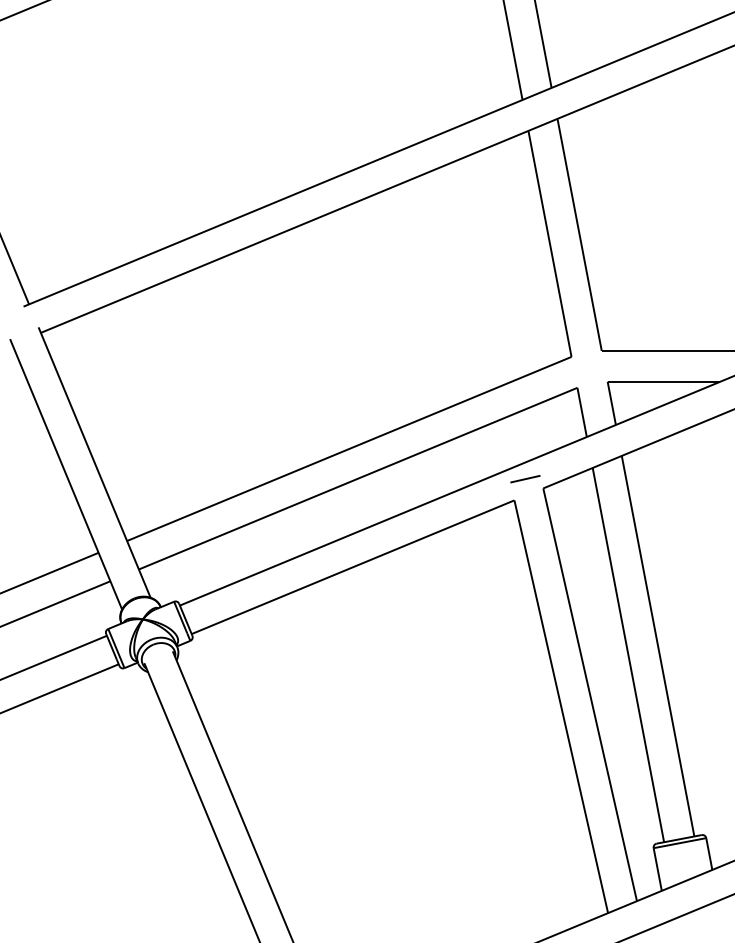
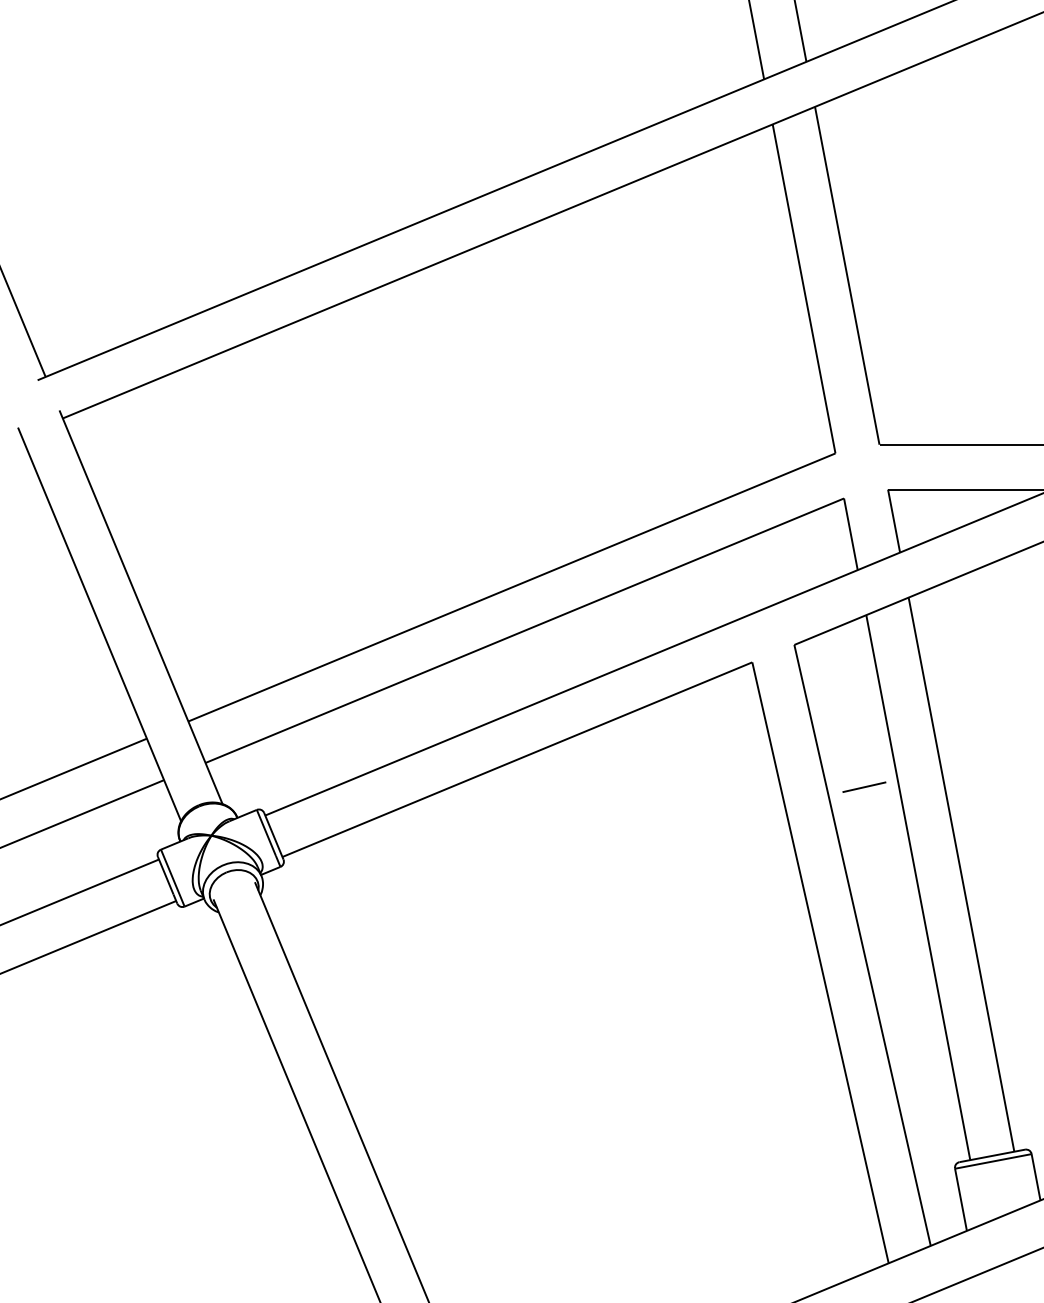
line: (525, 479) -> (864, 787), moved

